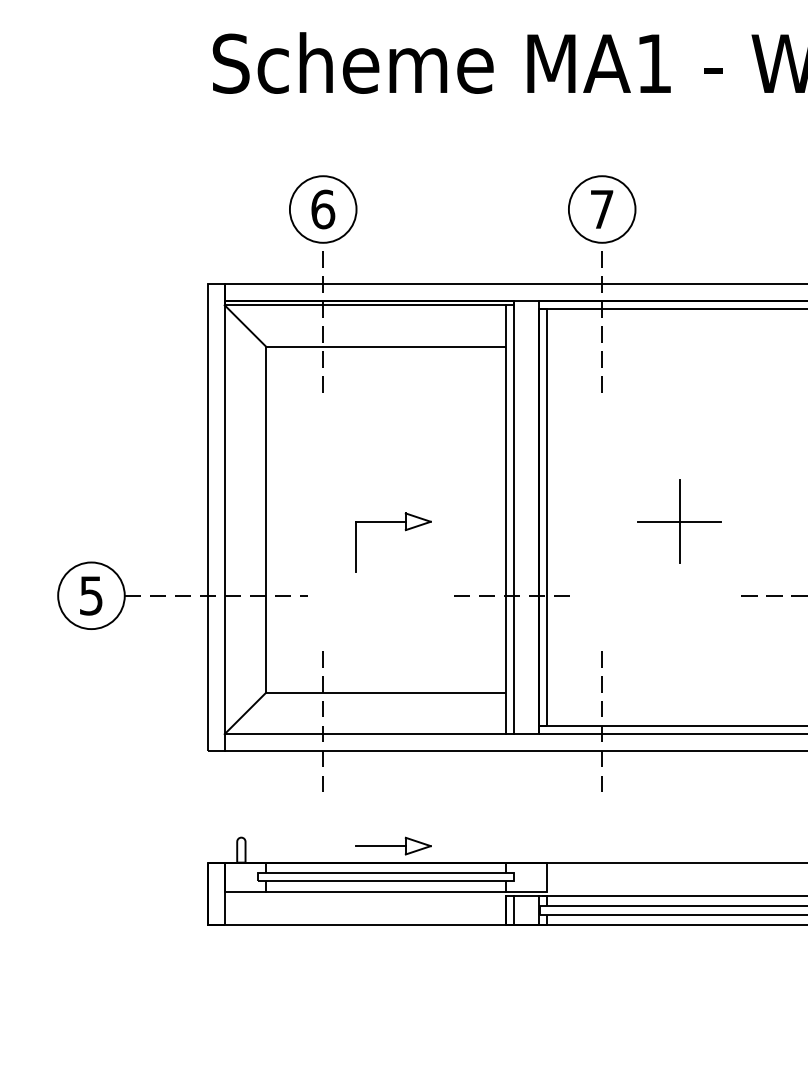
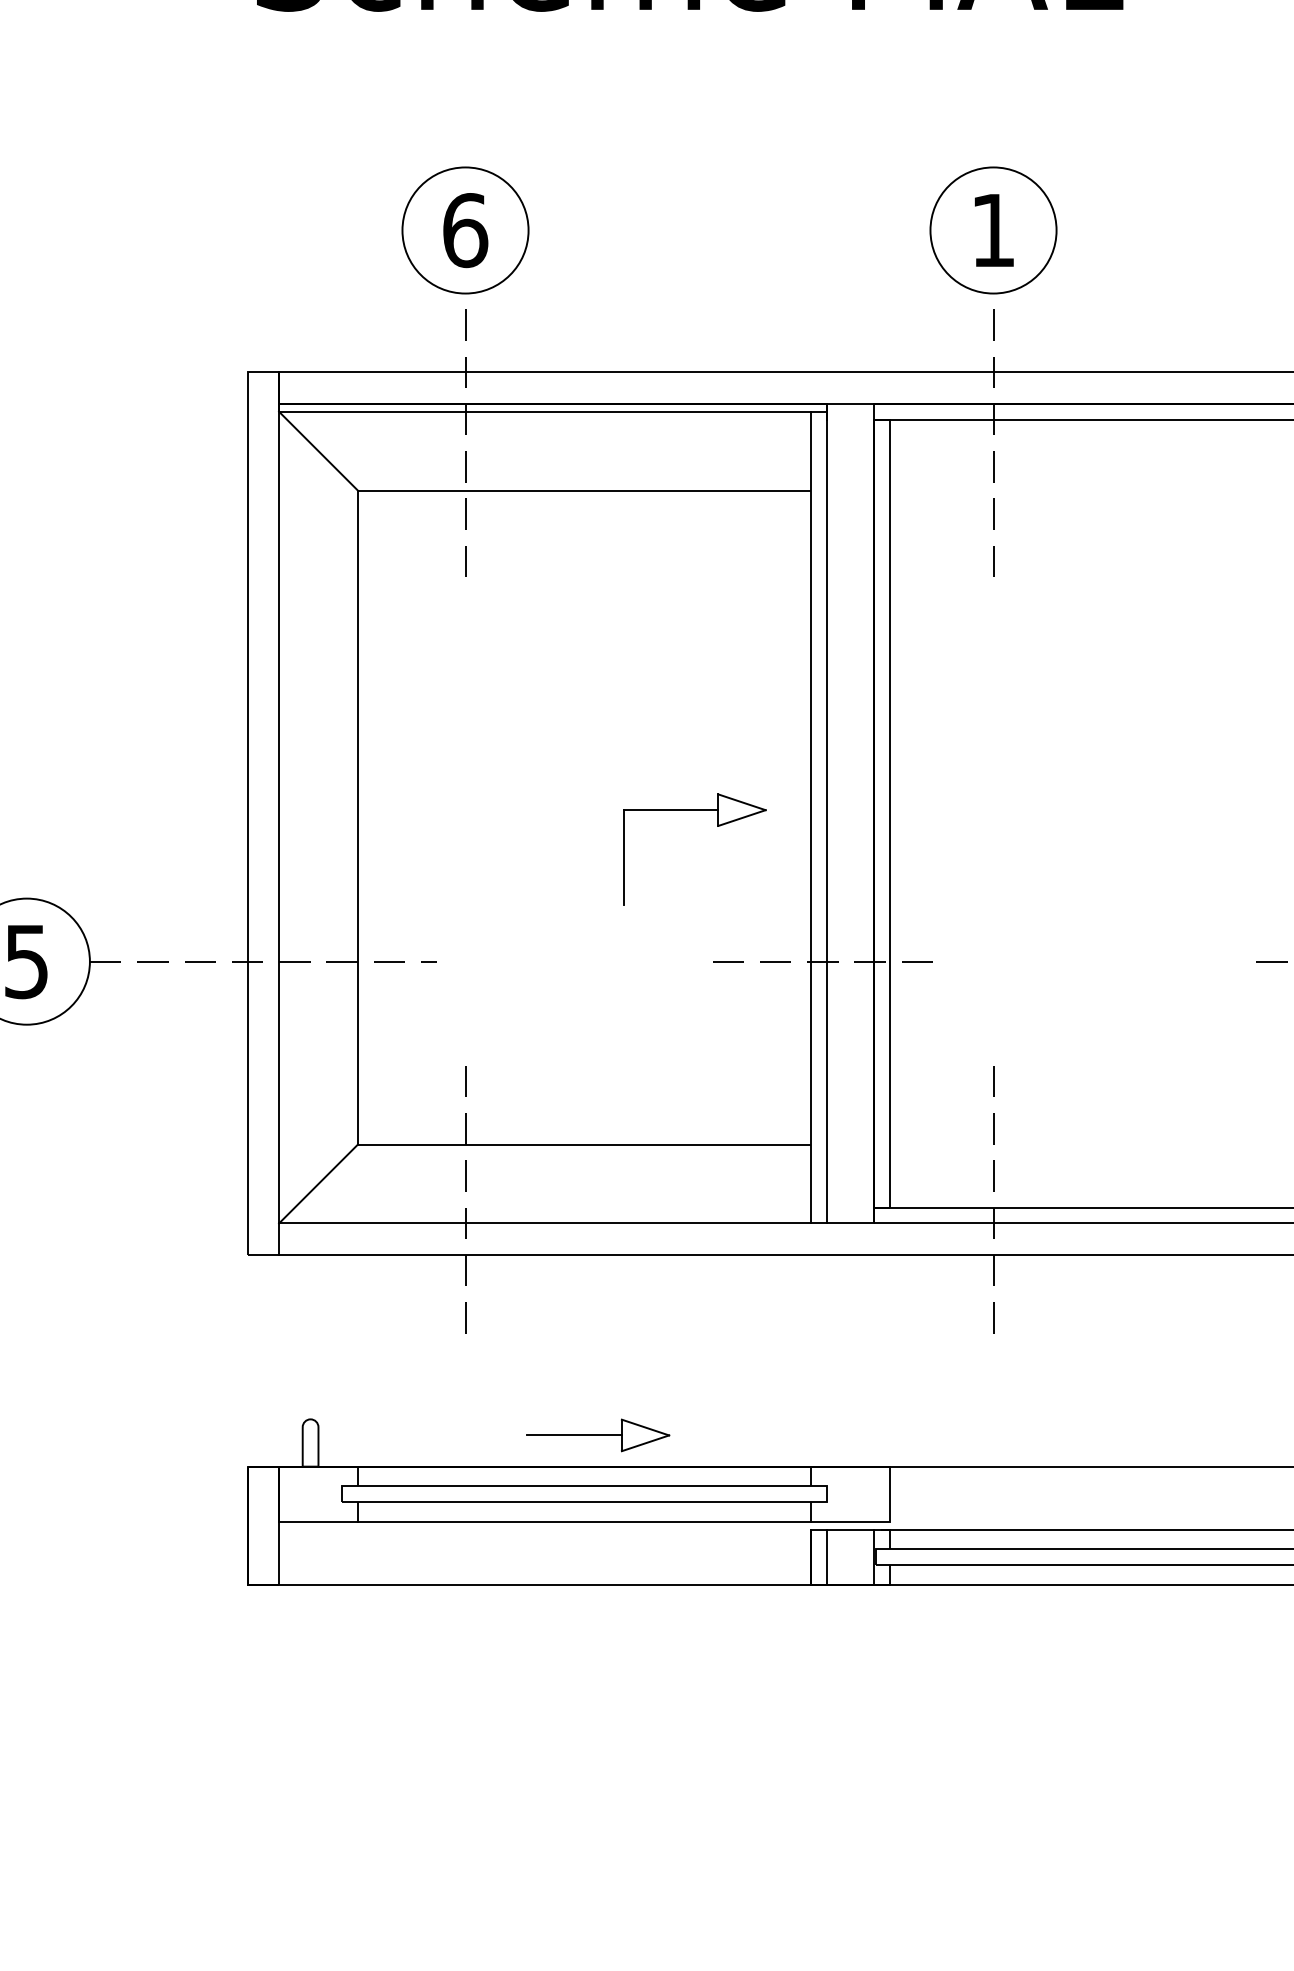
text: (602, 209) -> (994, 230), 7 -> 1
part: (679, 521) -> (1139, 820), removed
part: (405, 531) -> (717, 828), moved

